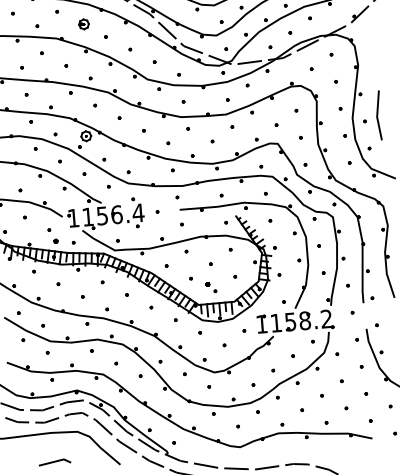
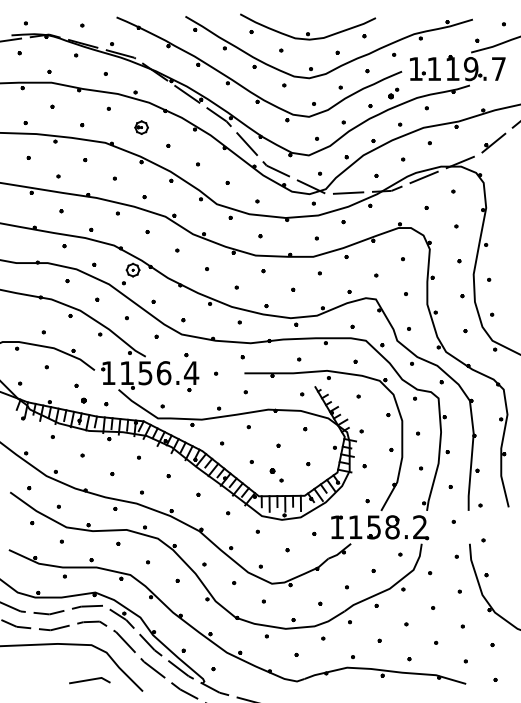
line: (378, 115) -> (506, 273), removed
line: (54, 462) -> (89, 680), moved

